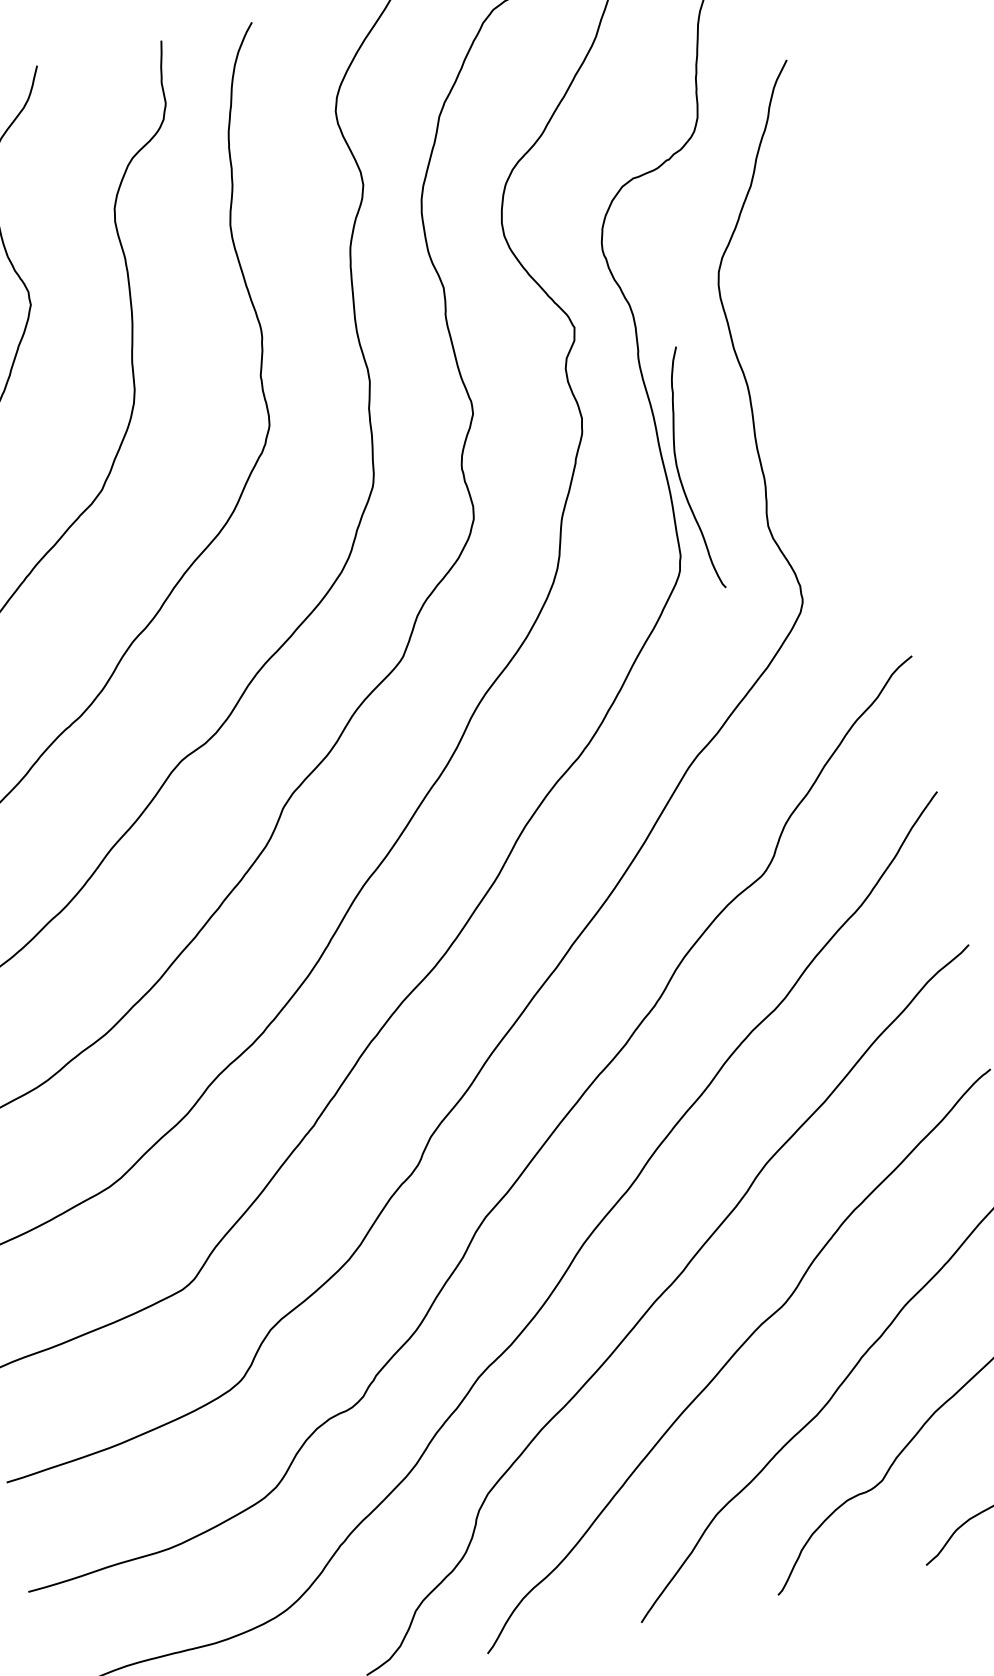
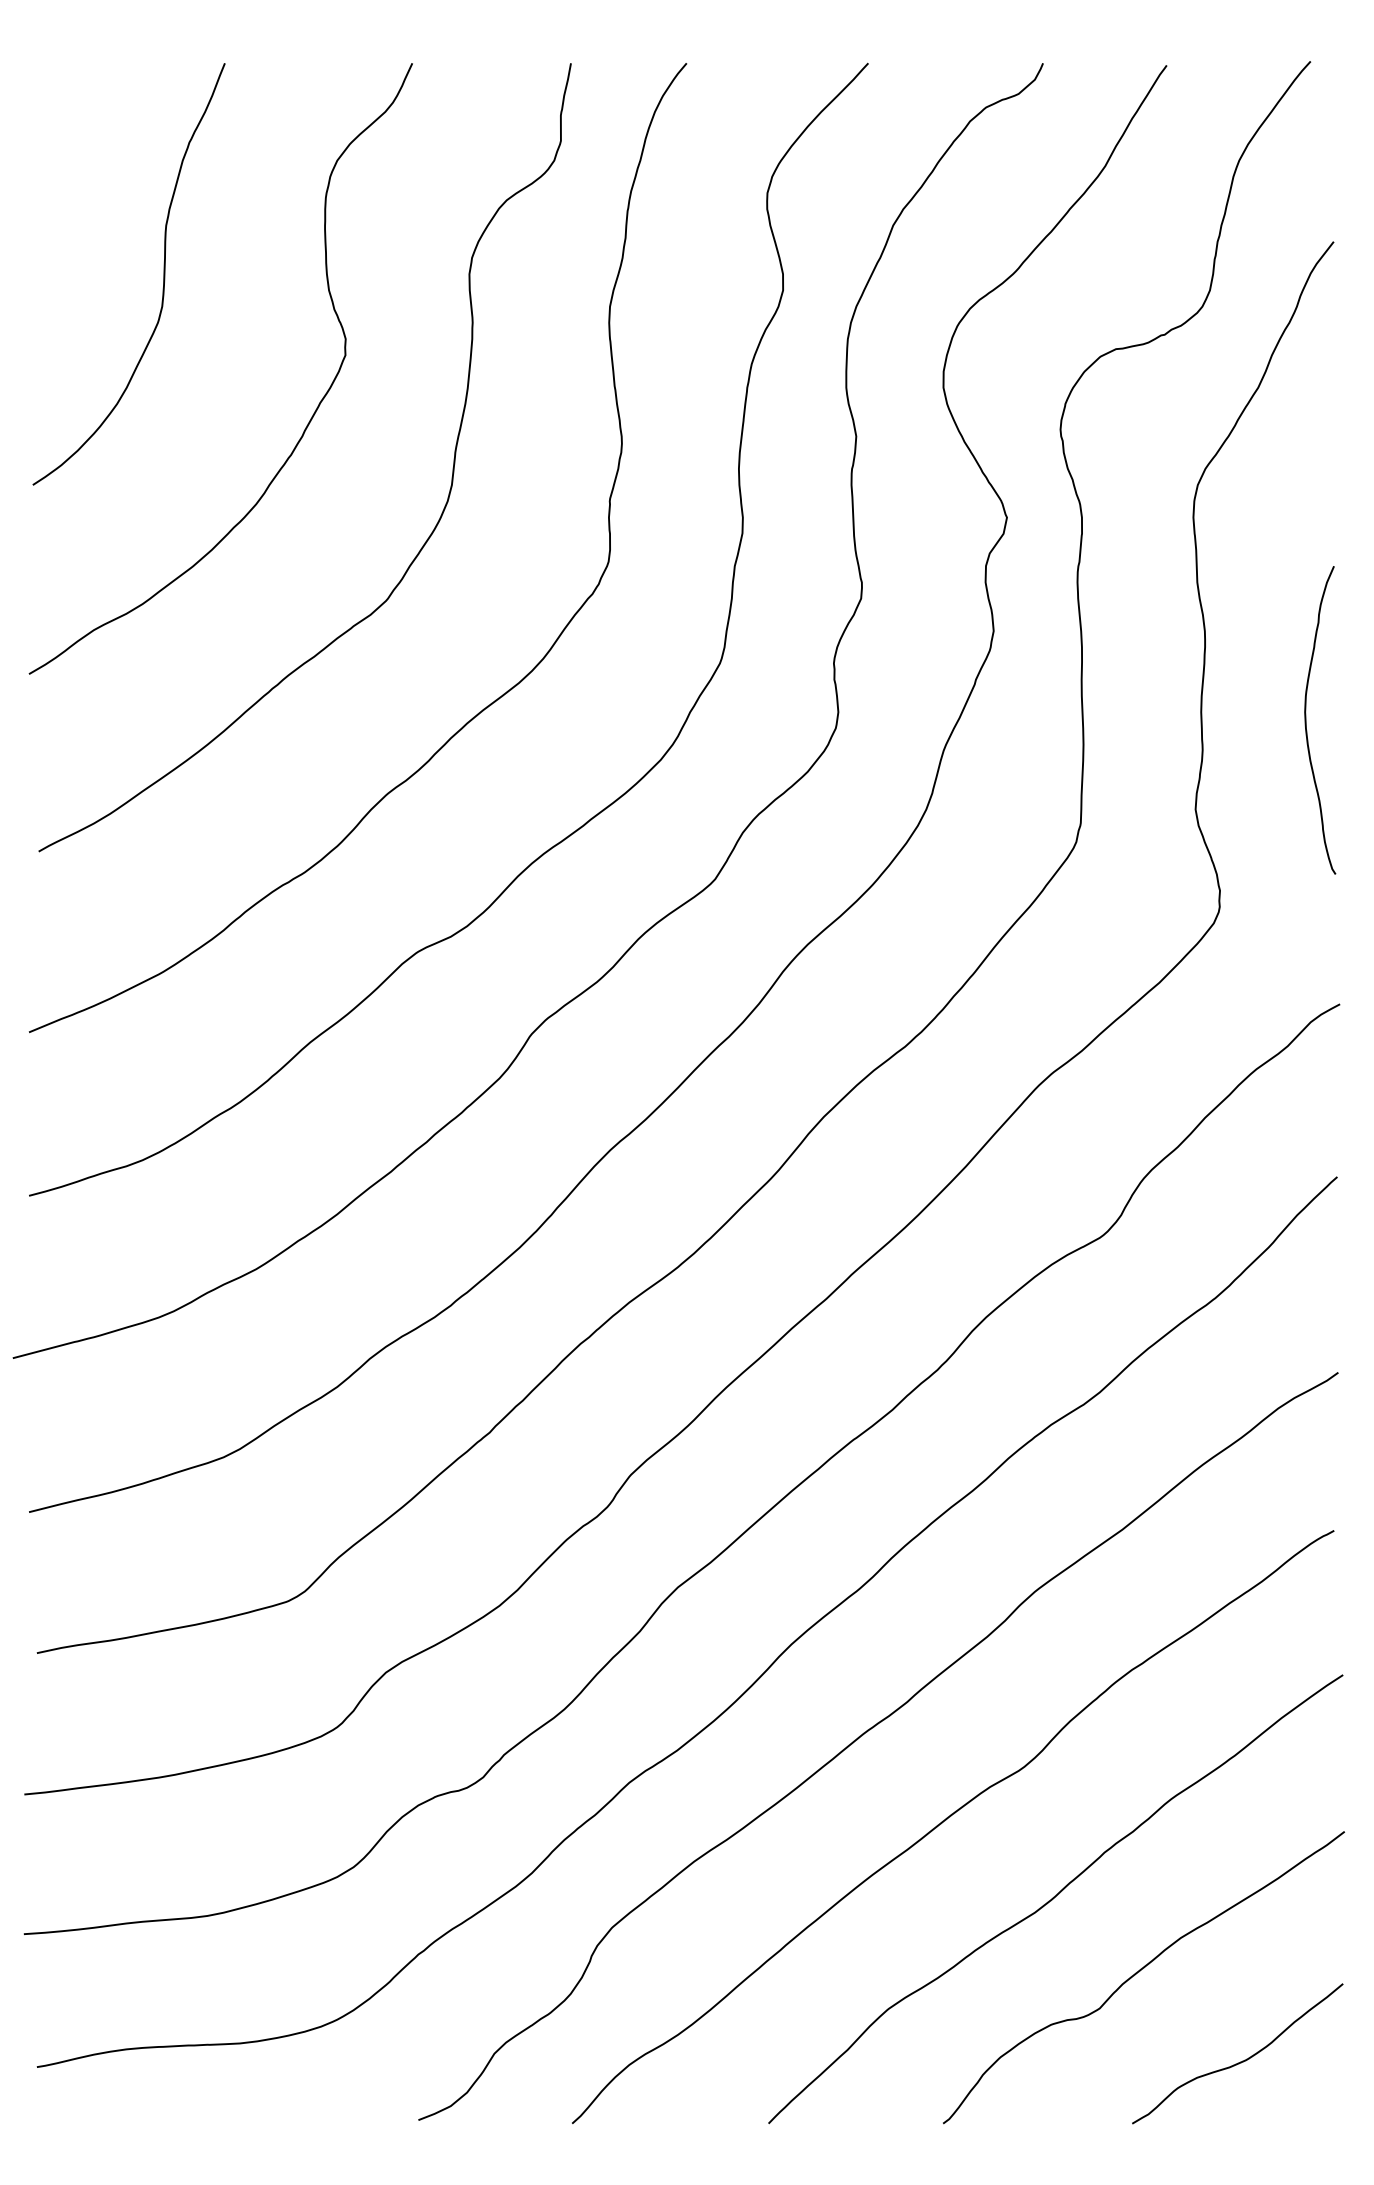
curve: (678, 471) -> (1306, 720), moved

